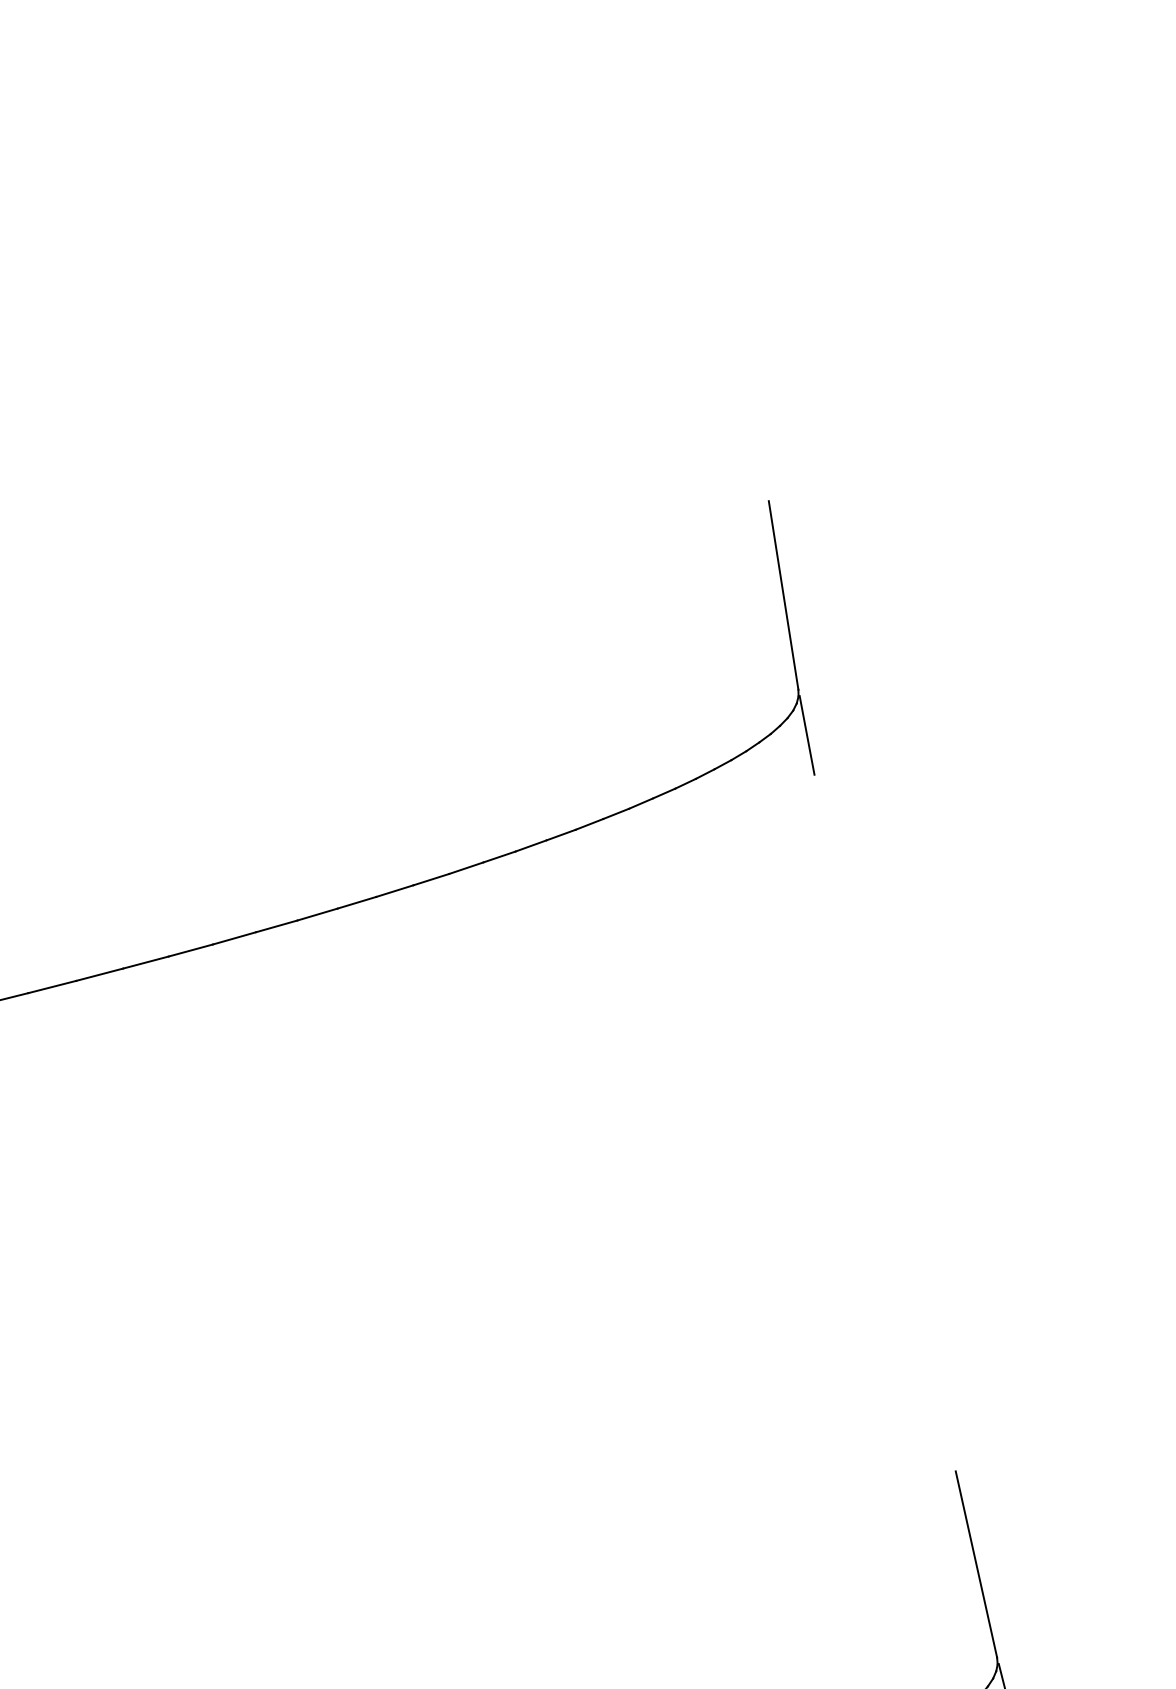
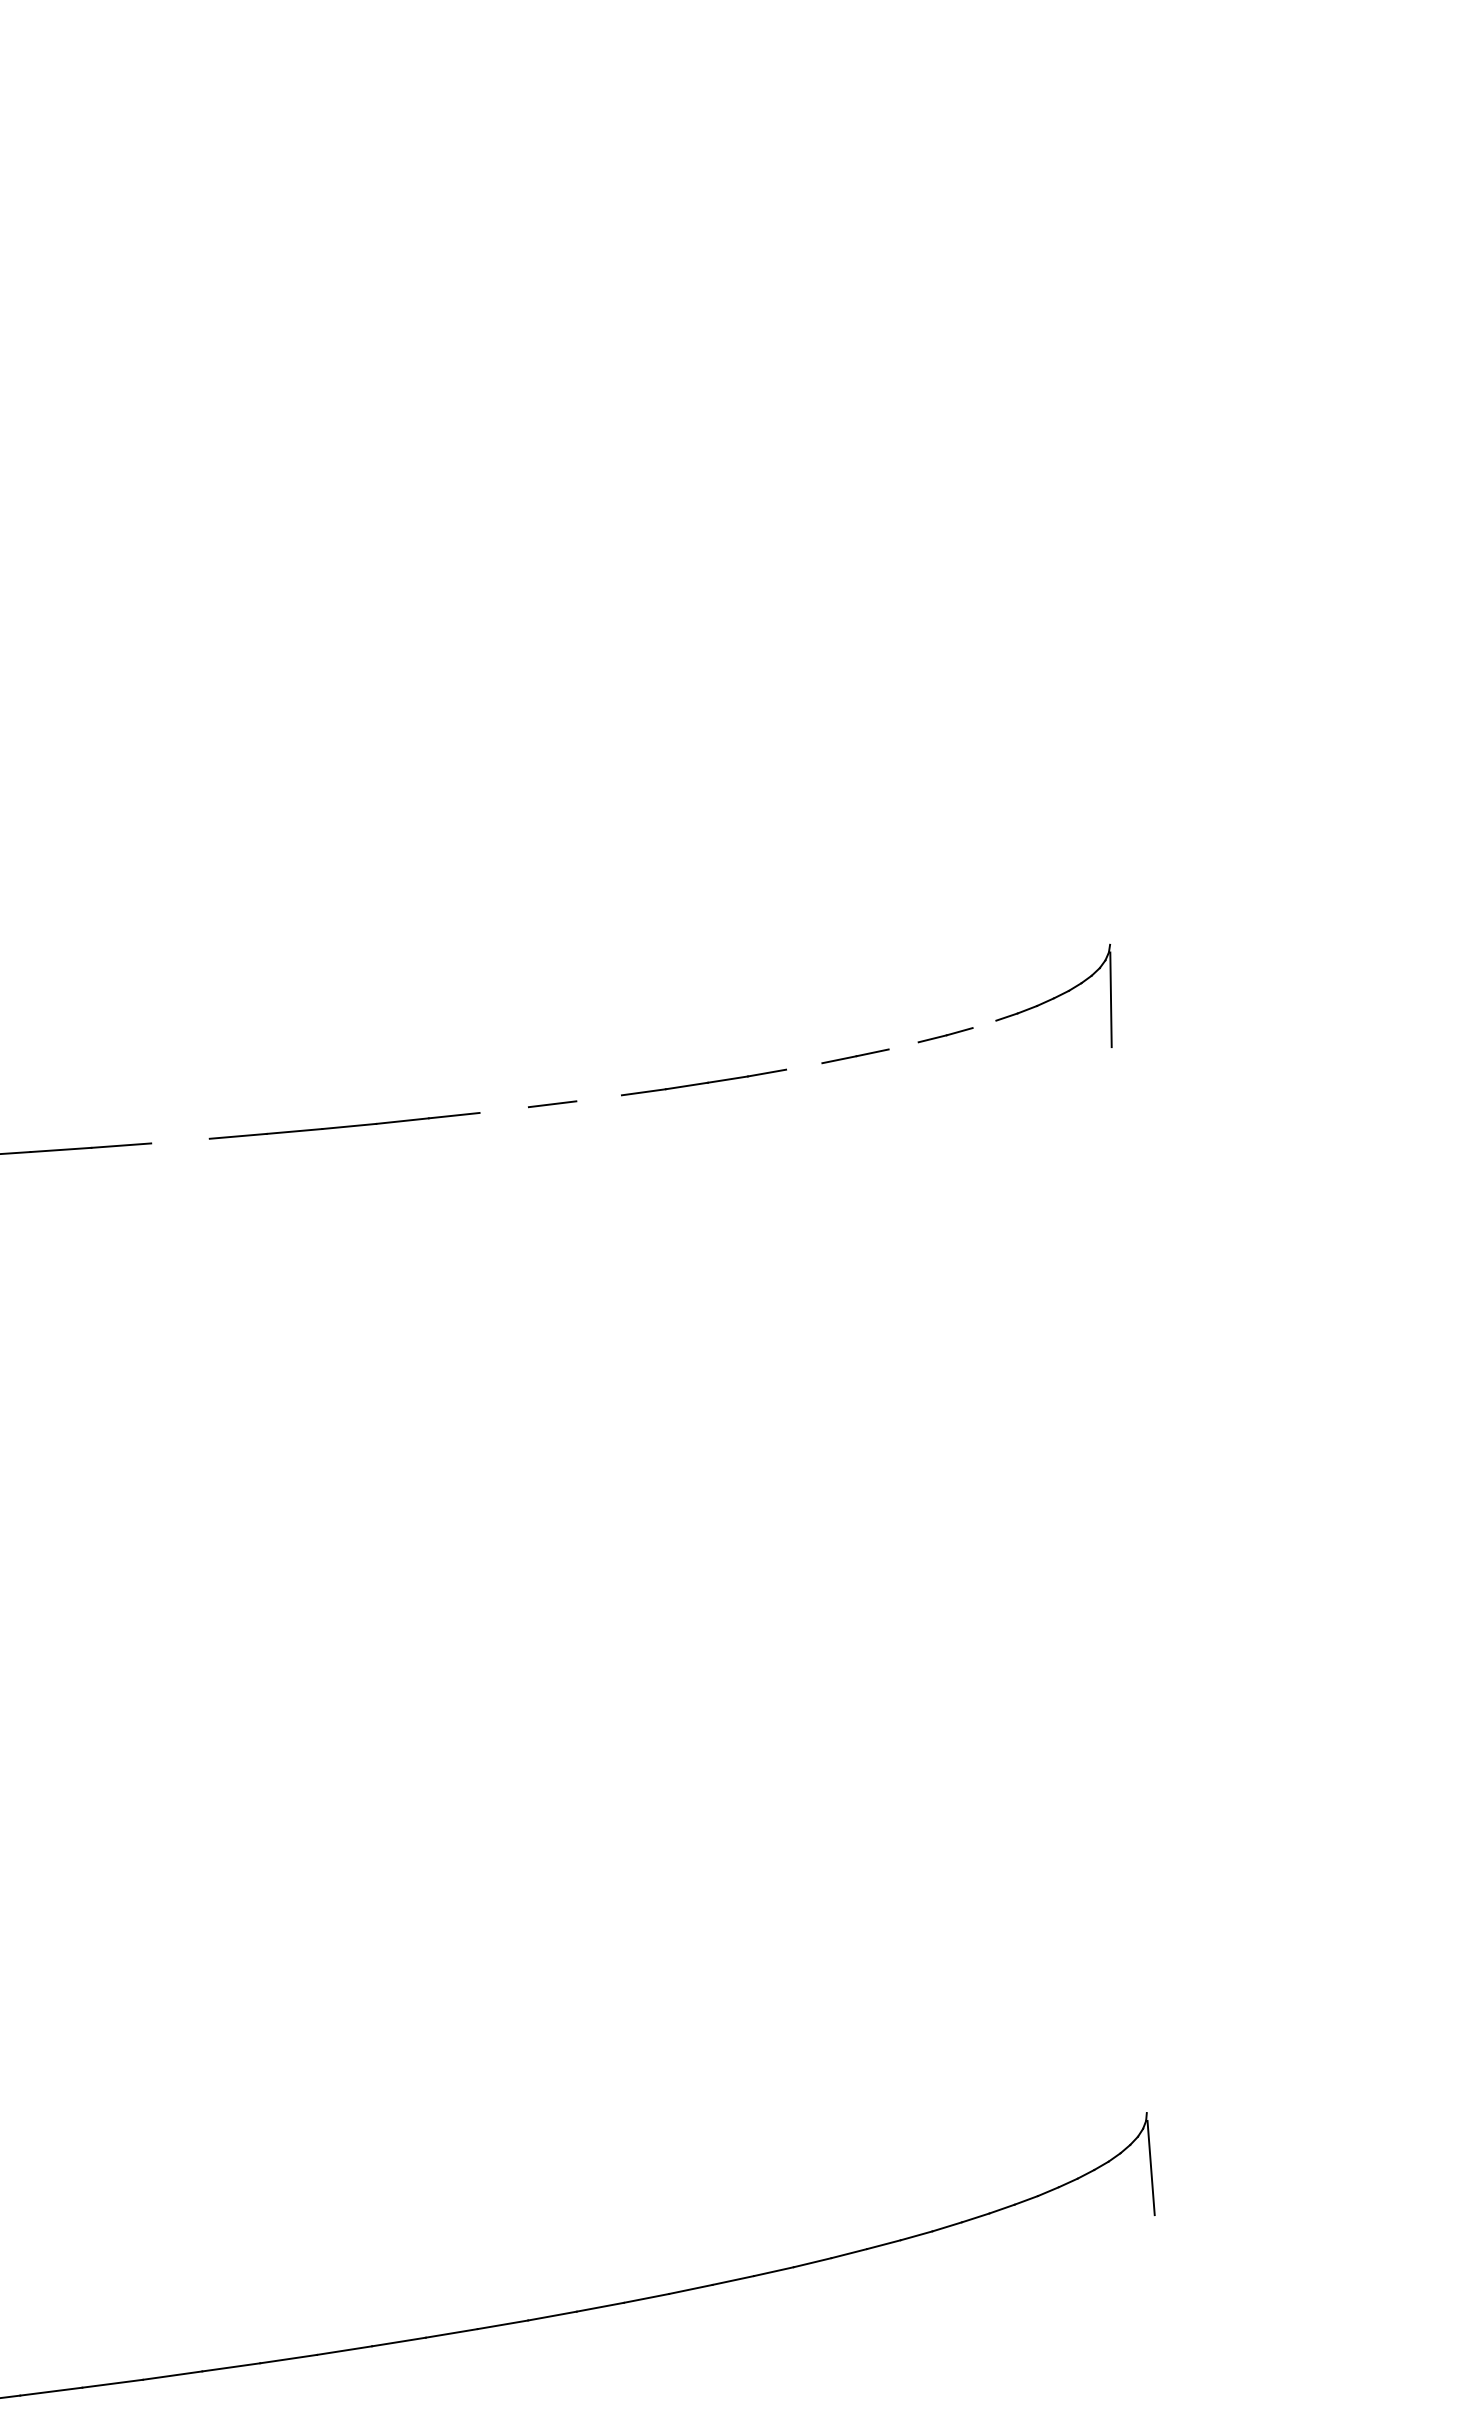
line: (783, 595) -> (1111, 831), removed
line: (705, 774) -> (984, 1024), removed
line: (640, 803) -> (903, 1045), removed
line: (561, 835) -> (804, 1066), removed
line: (394, 891) -> (598, 1098), removed
line: (316, 914) -> (503, 1109), removed
line: (52, 986) -> (180, 1140), removed
line: (976, 1564) -> (1141, 2000), removed

